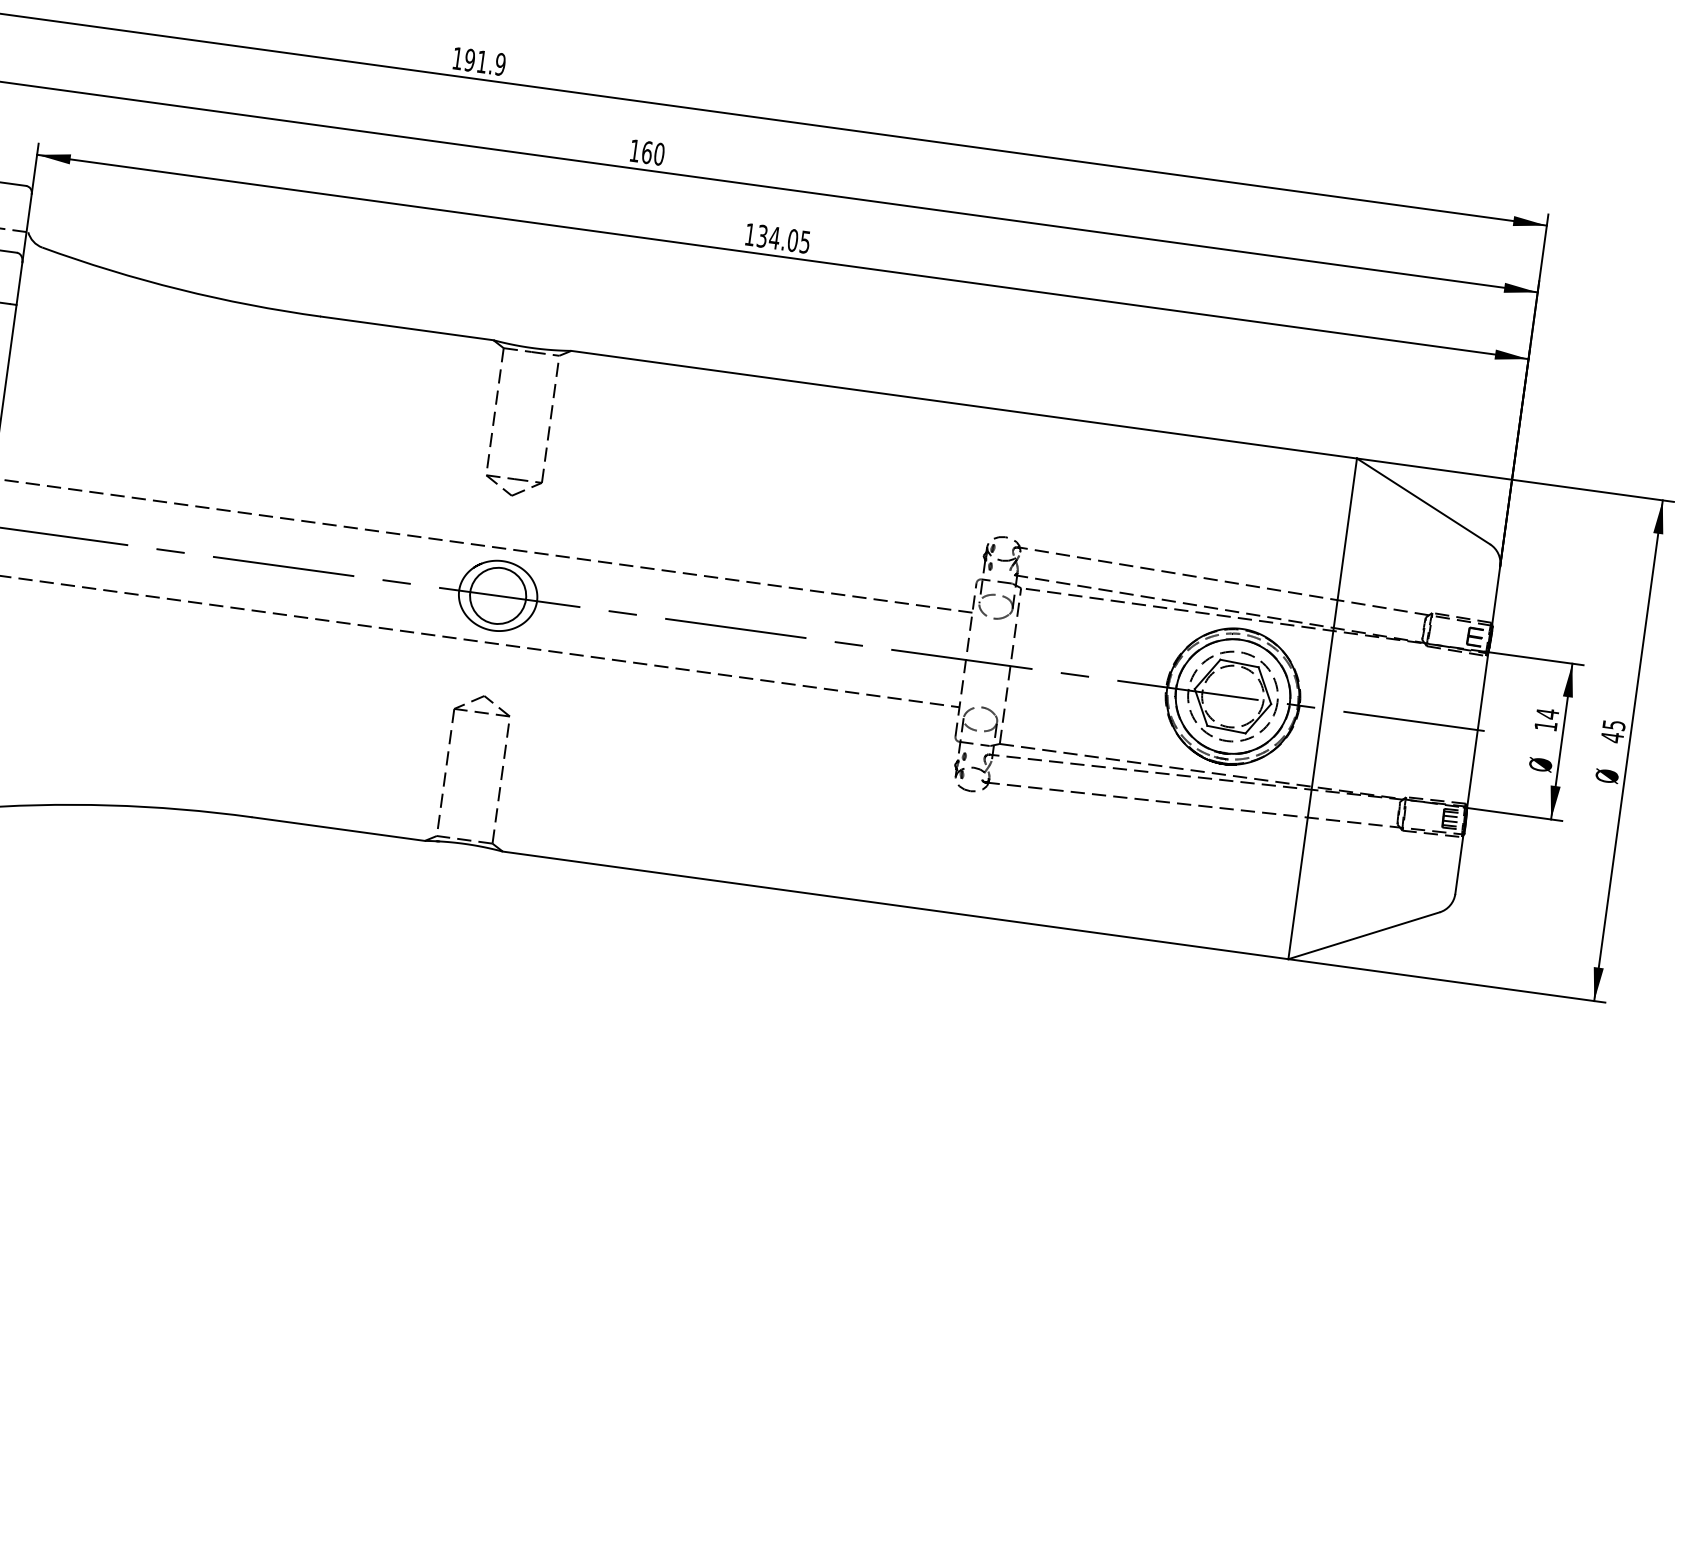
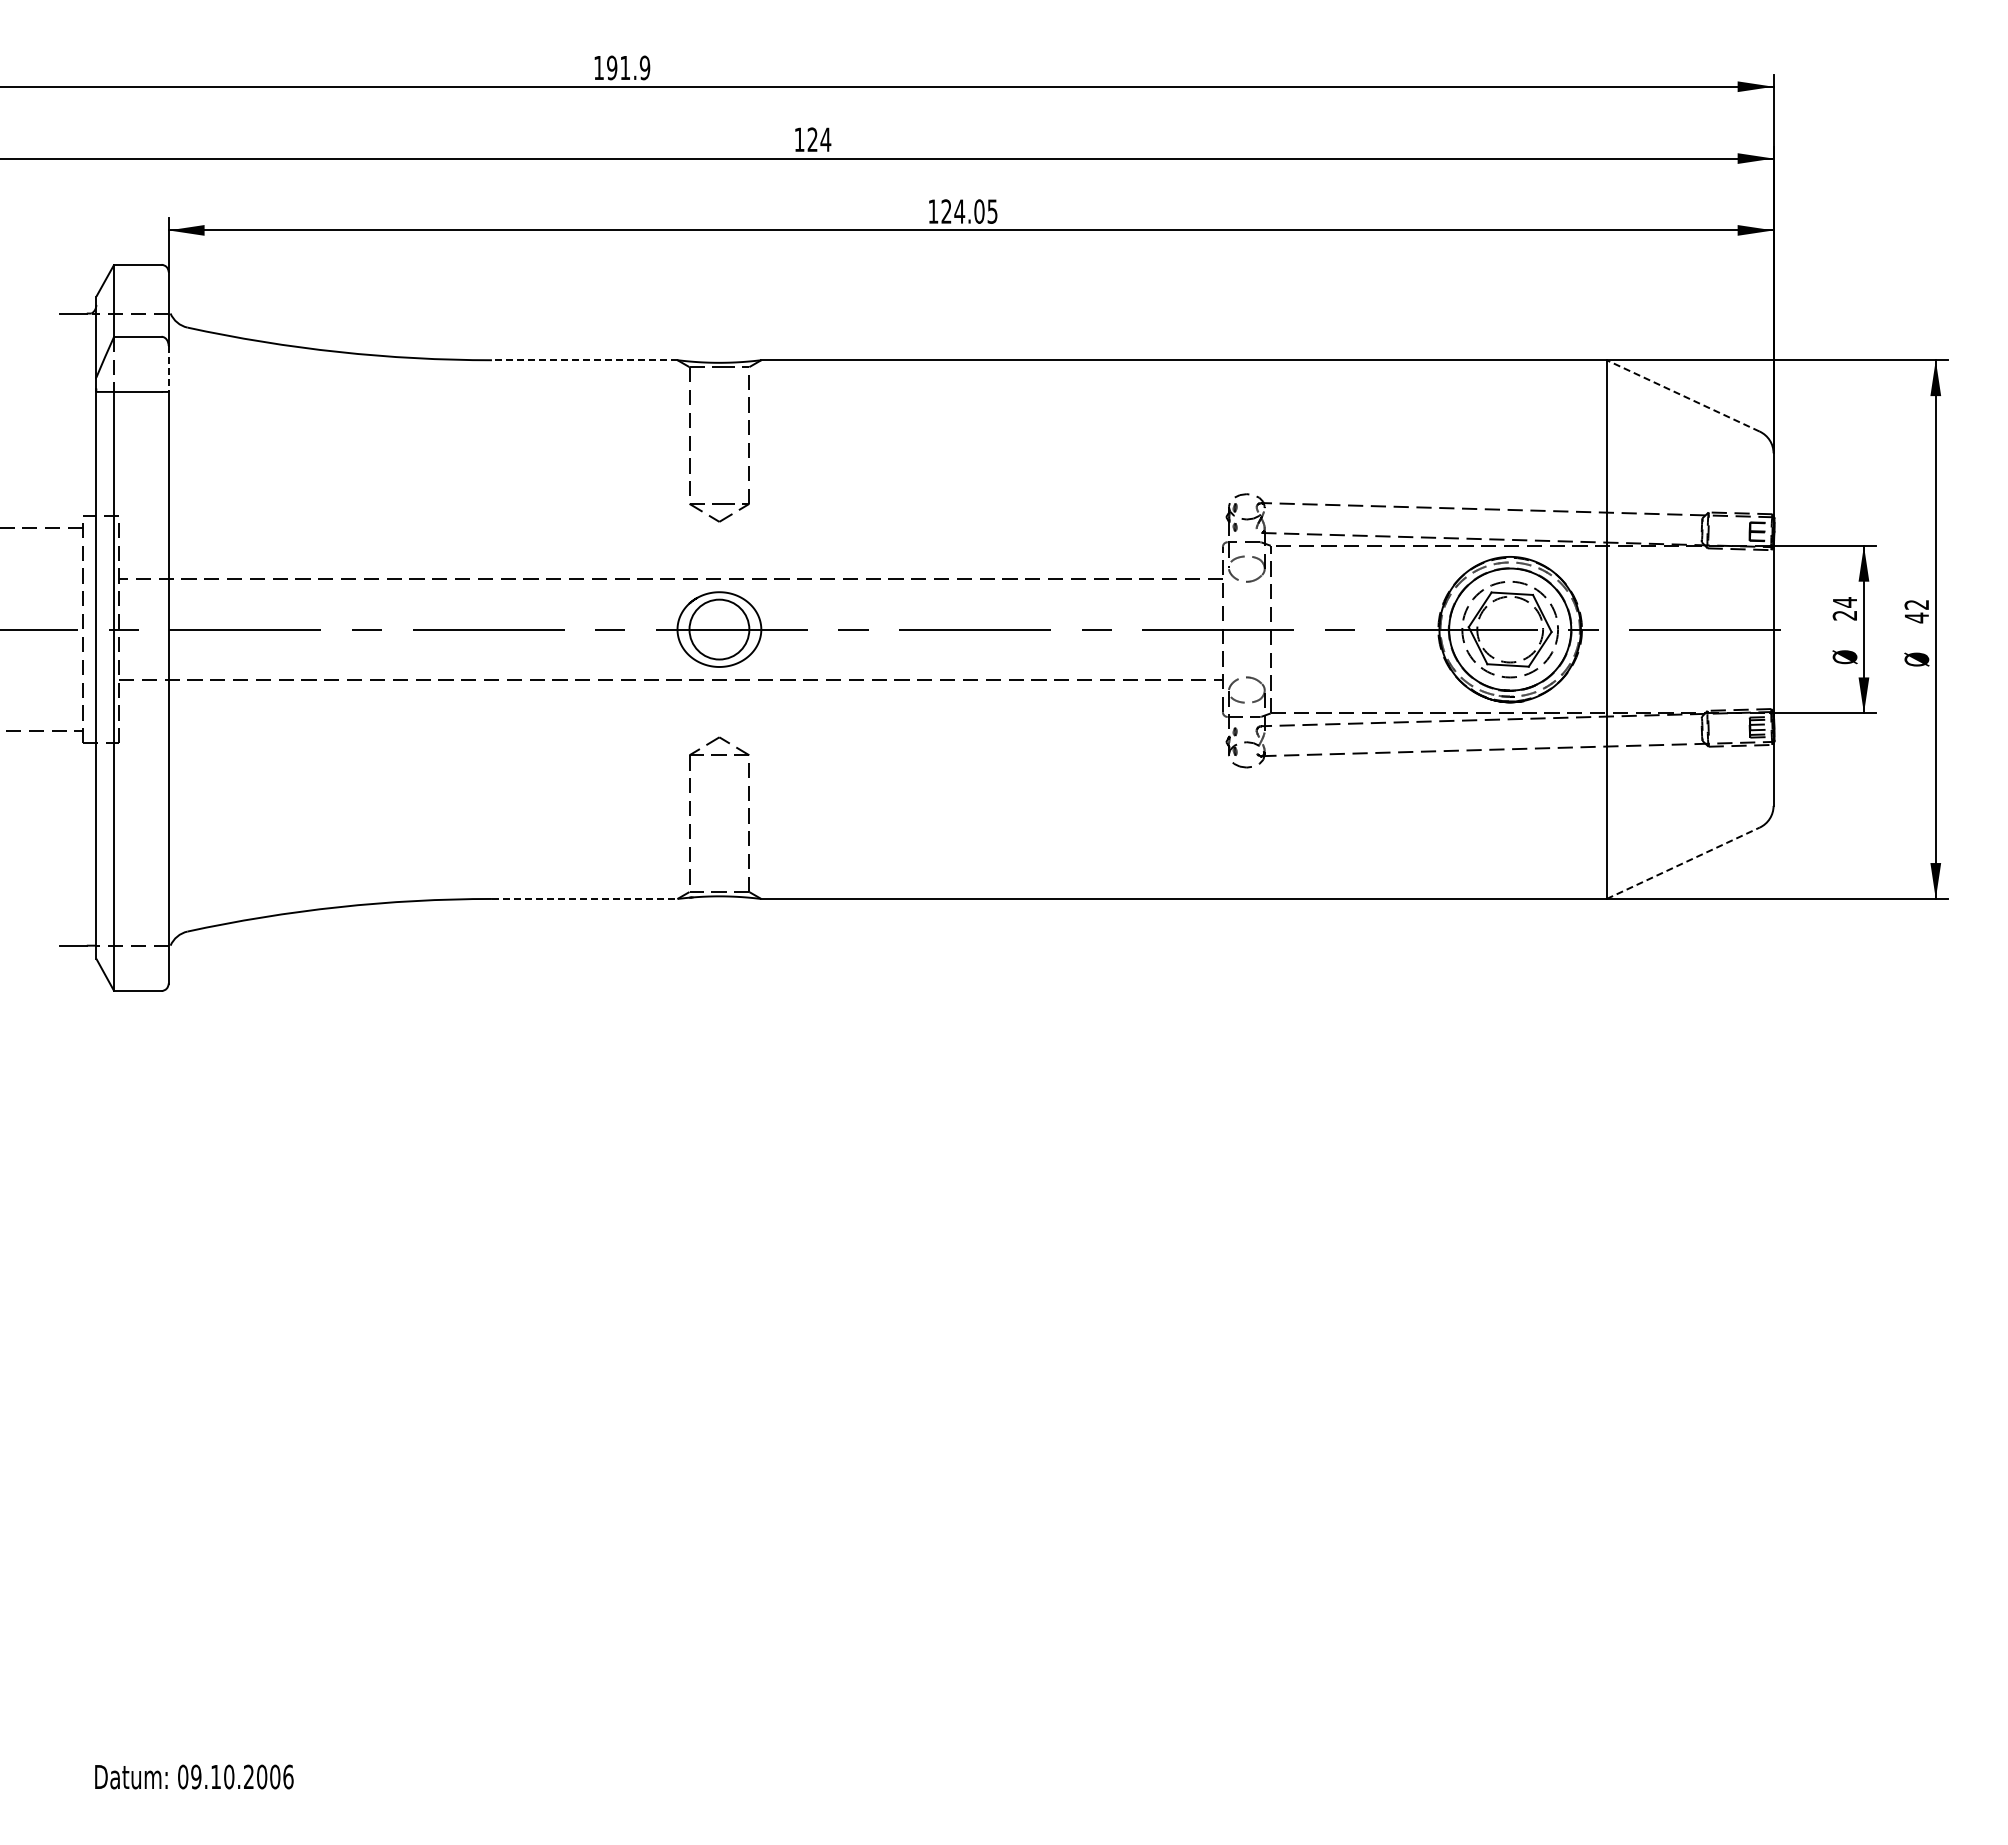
text: (653, 153) -> (819, 139), 160 -> 124
text: (762, 236) -> (946, 211), 134.05 -> 124.05
line: (19, 284) -> (168, 369), solid -> dashed
line: (406, 328) -> (584, 360), solid -> dashed
line: (1422, 500) -> (1682, 395), solid -> dashed
text: (1613, 724) -> (1916, 604), 45 -> 42
text: (1545, 726) -> (1844, 615), 14 -> 24
line: (338, 828) -> (584, 898), solid -> dashed
line: (1364, 936) -> (1683, 863), solid -> dashed

